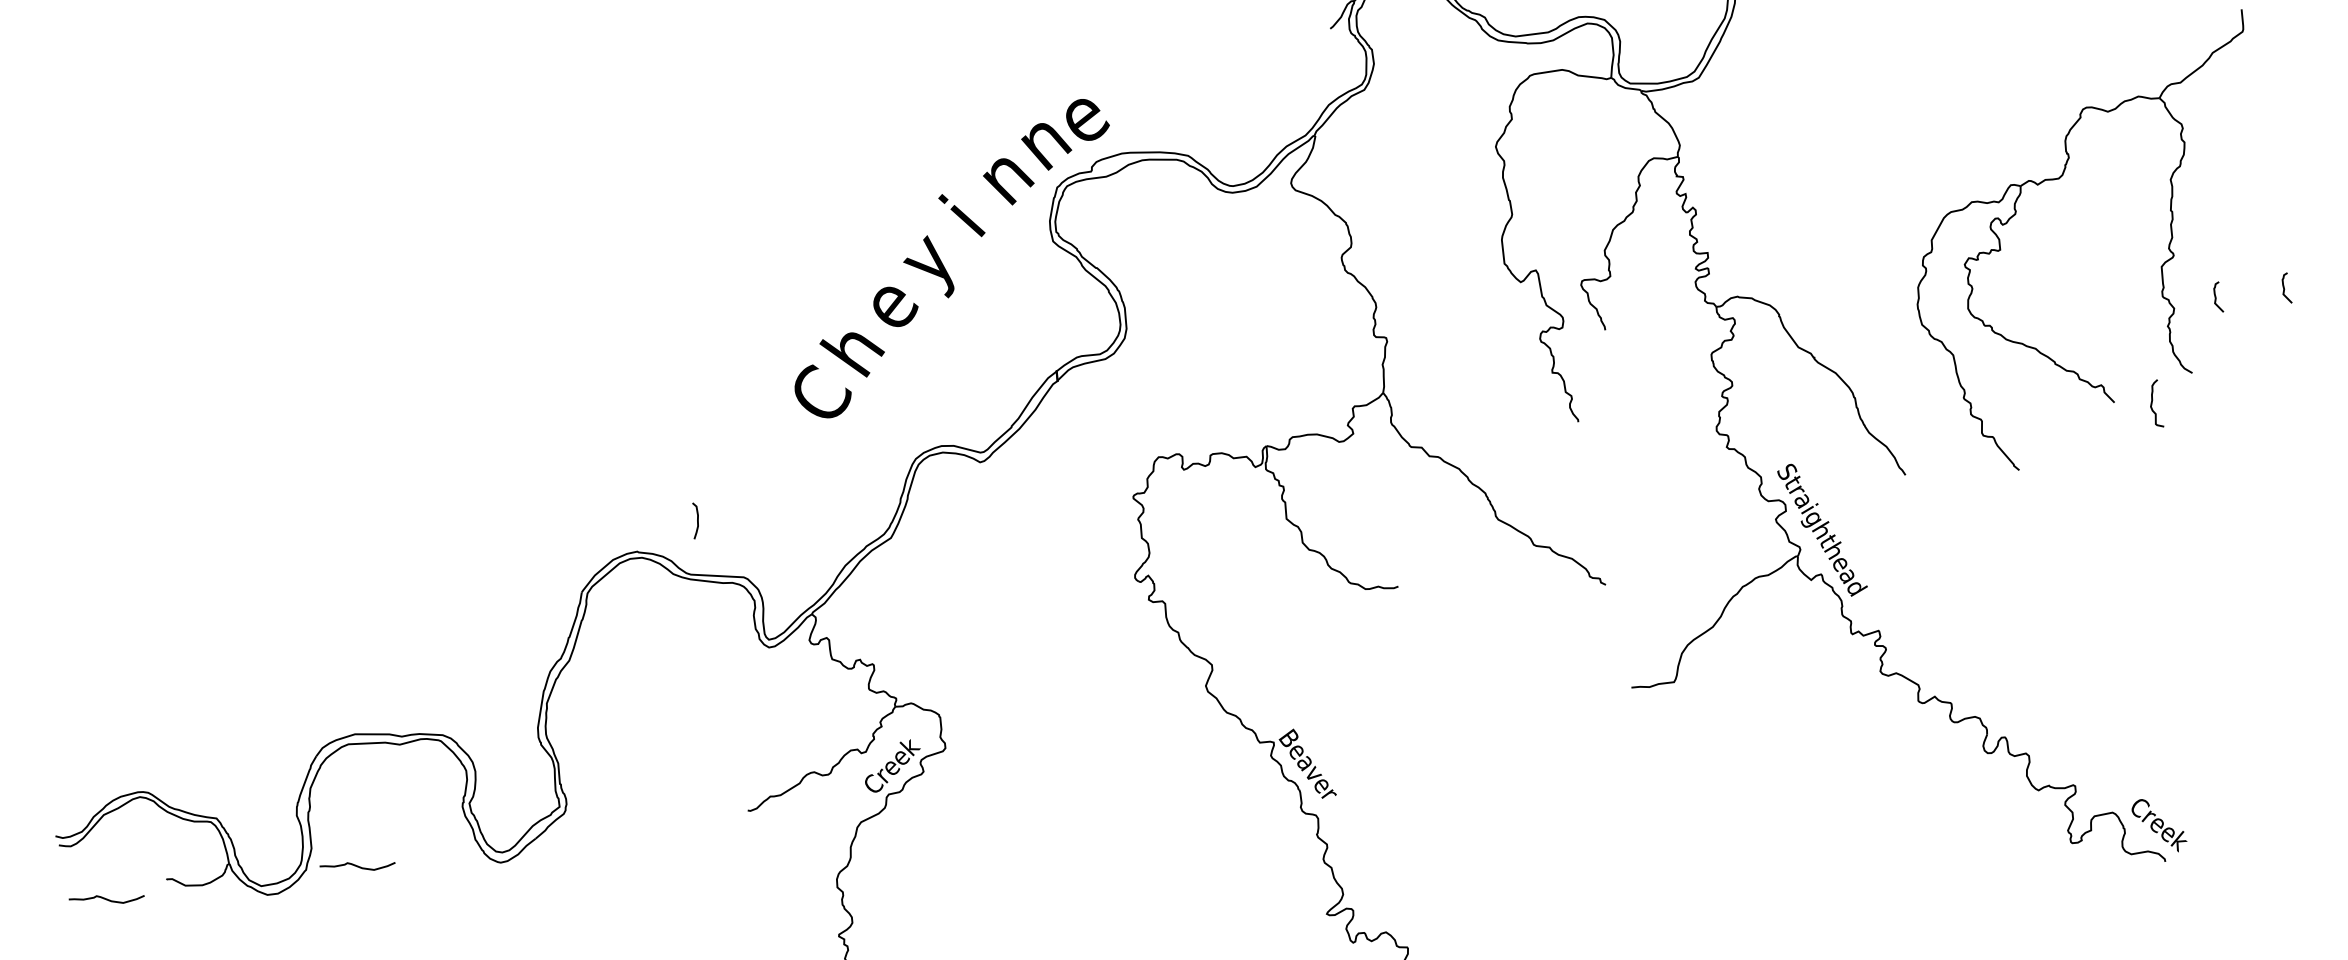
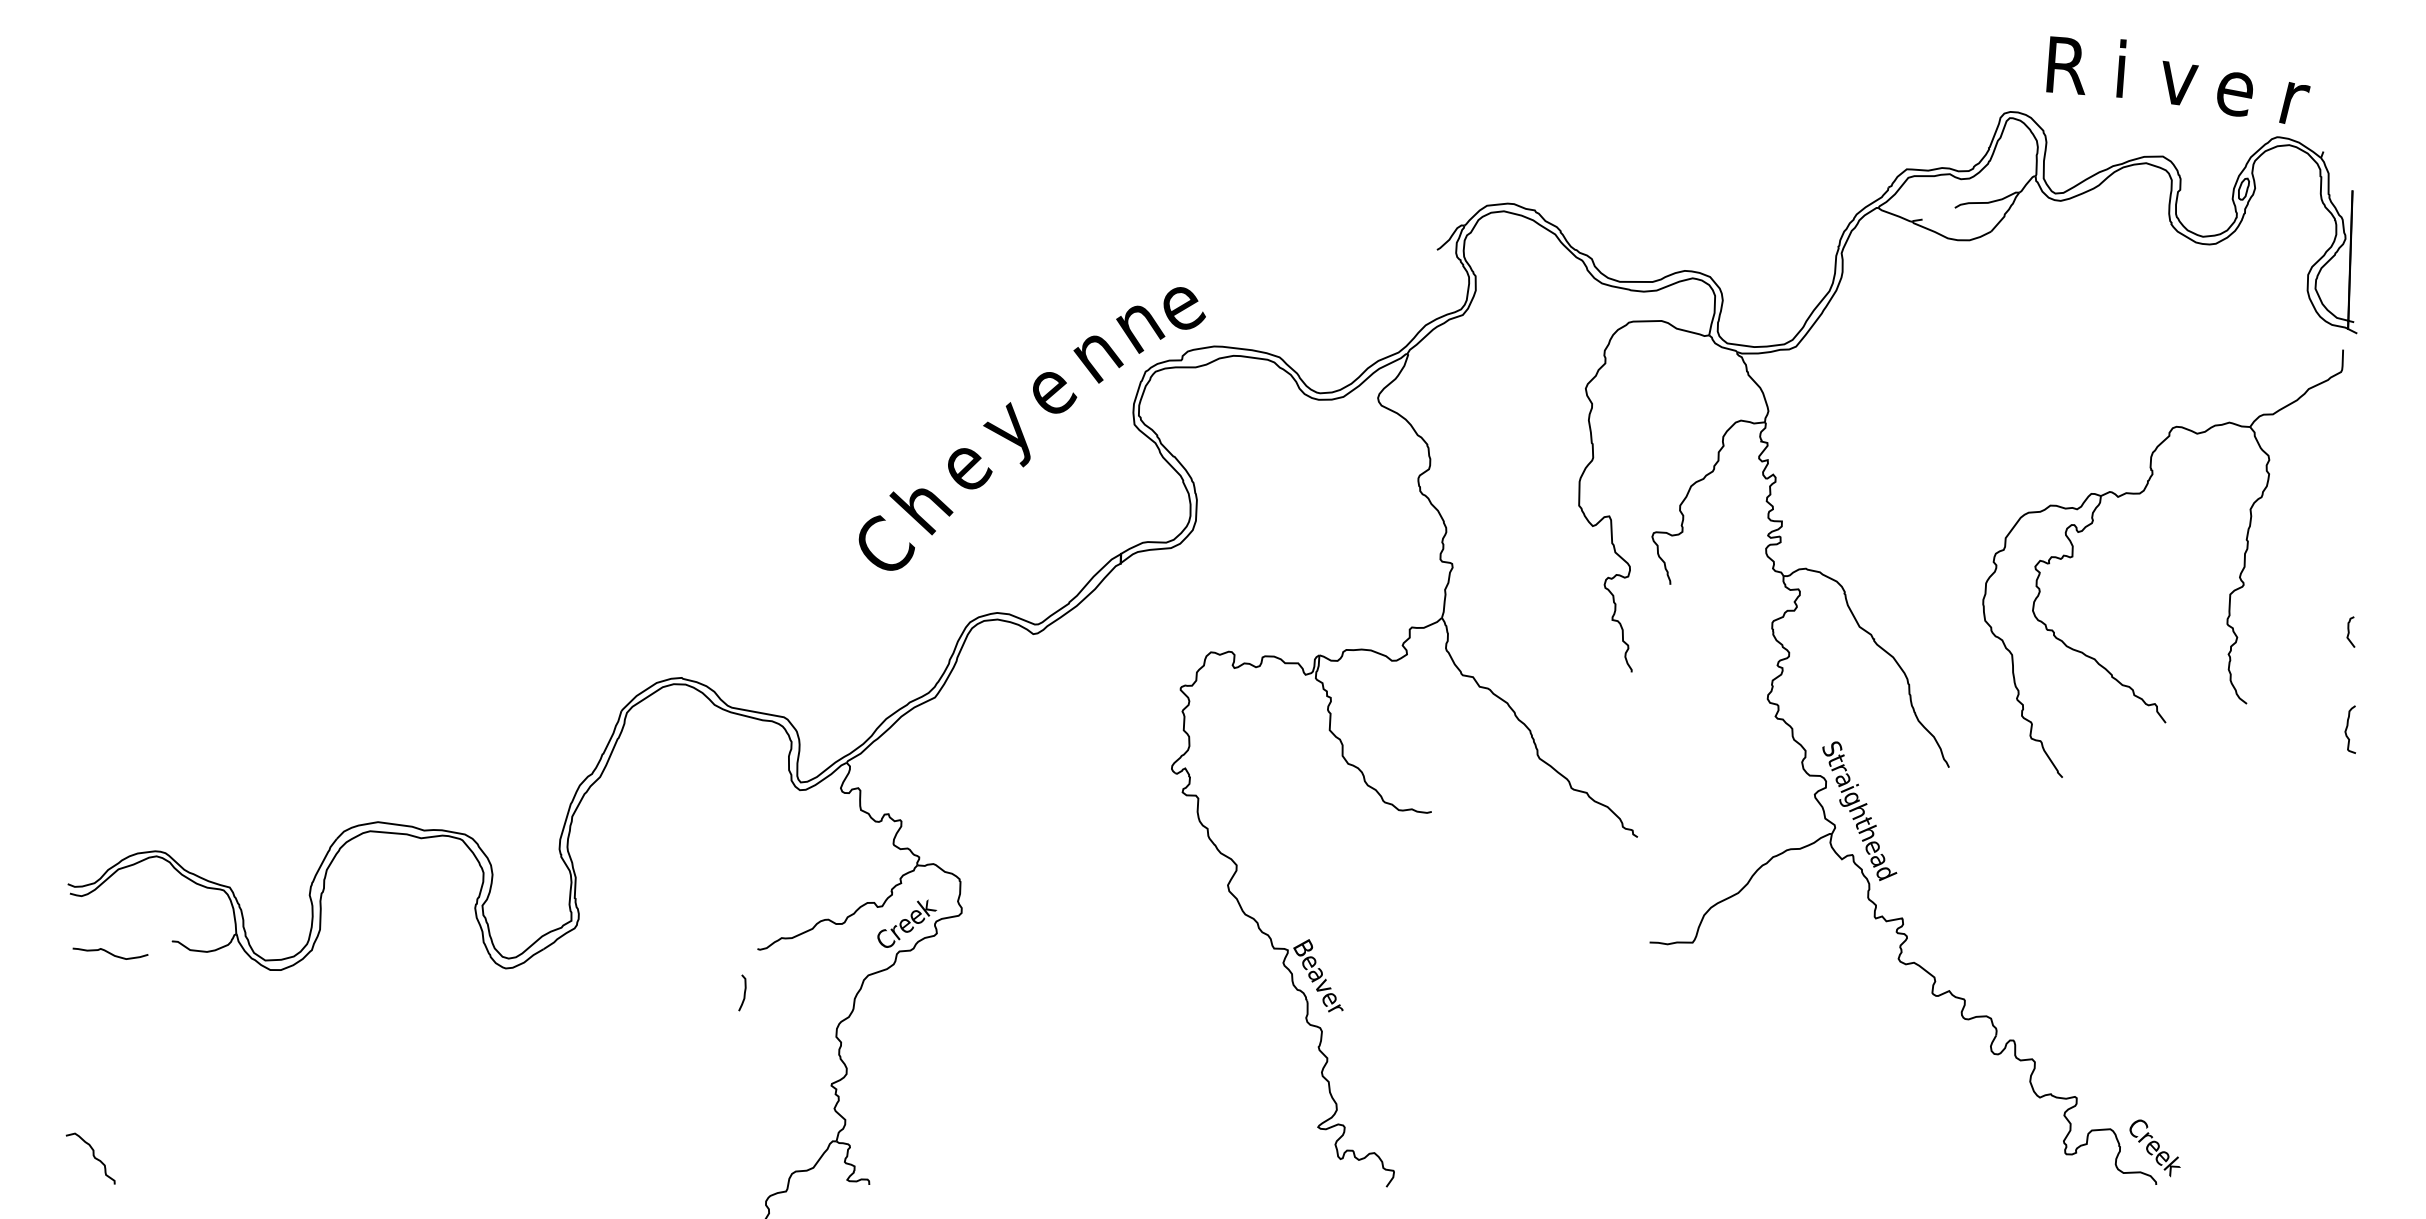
text: (966, 216) -> (1051, 388), i -> e
curve: (2216, 296) -> (2280, 631), removed
curve: (2152, 404) -> (2347, 729), moved
curve: (697, 520) -> (744, 992), moved
curve: (357, 866) -> (363, 953), removed

